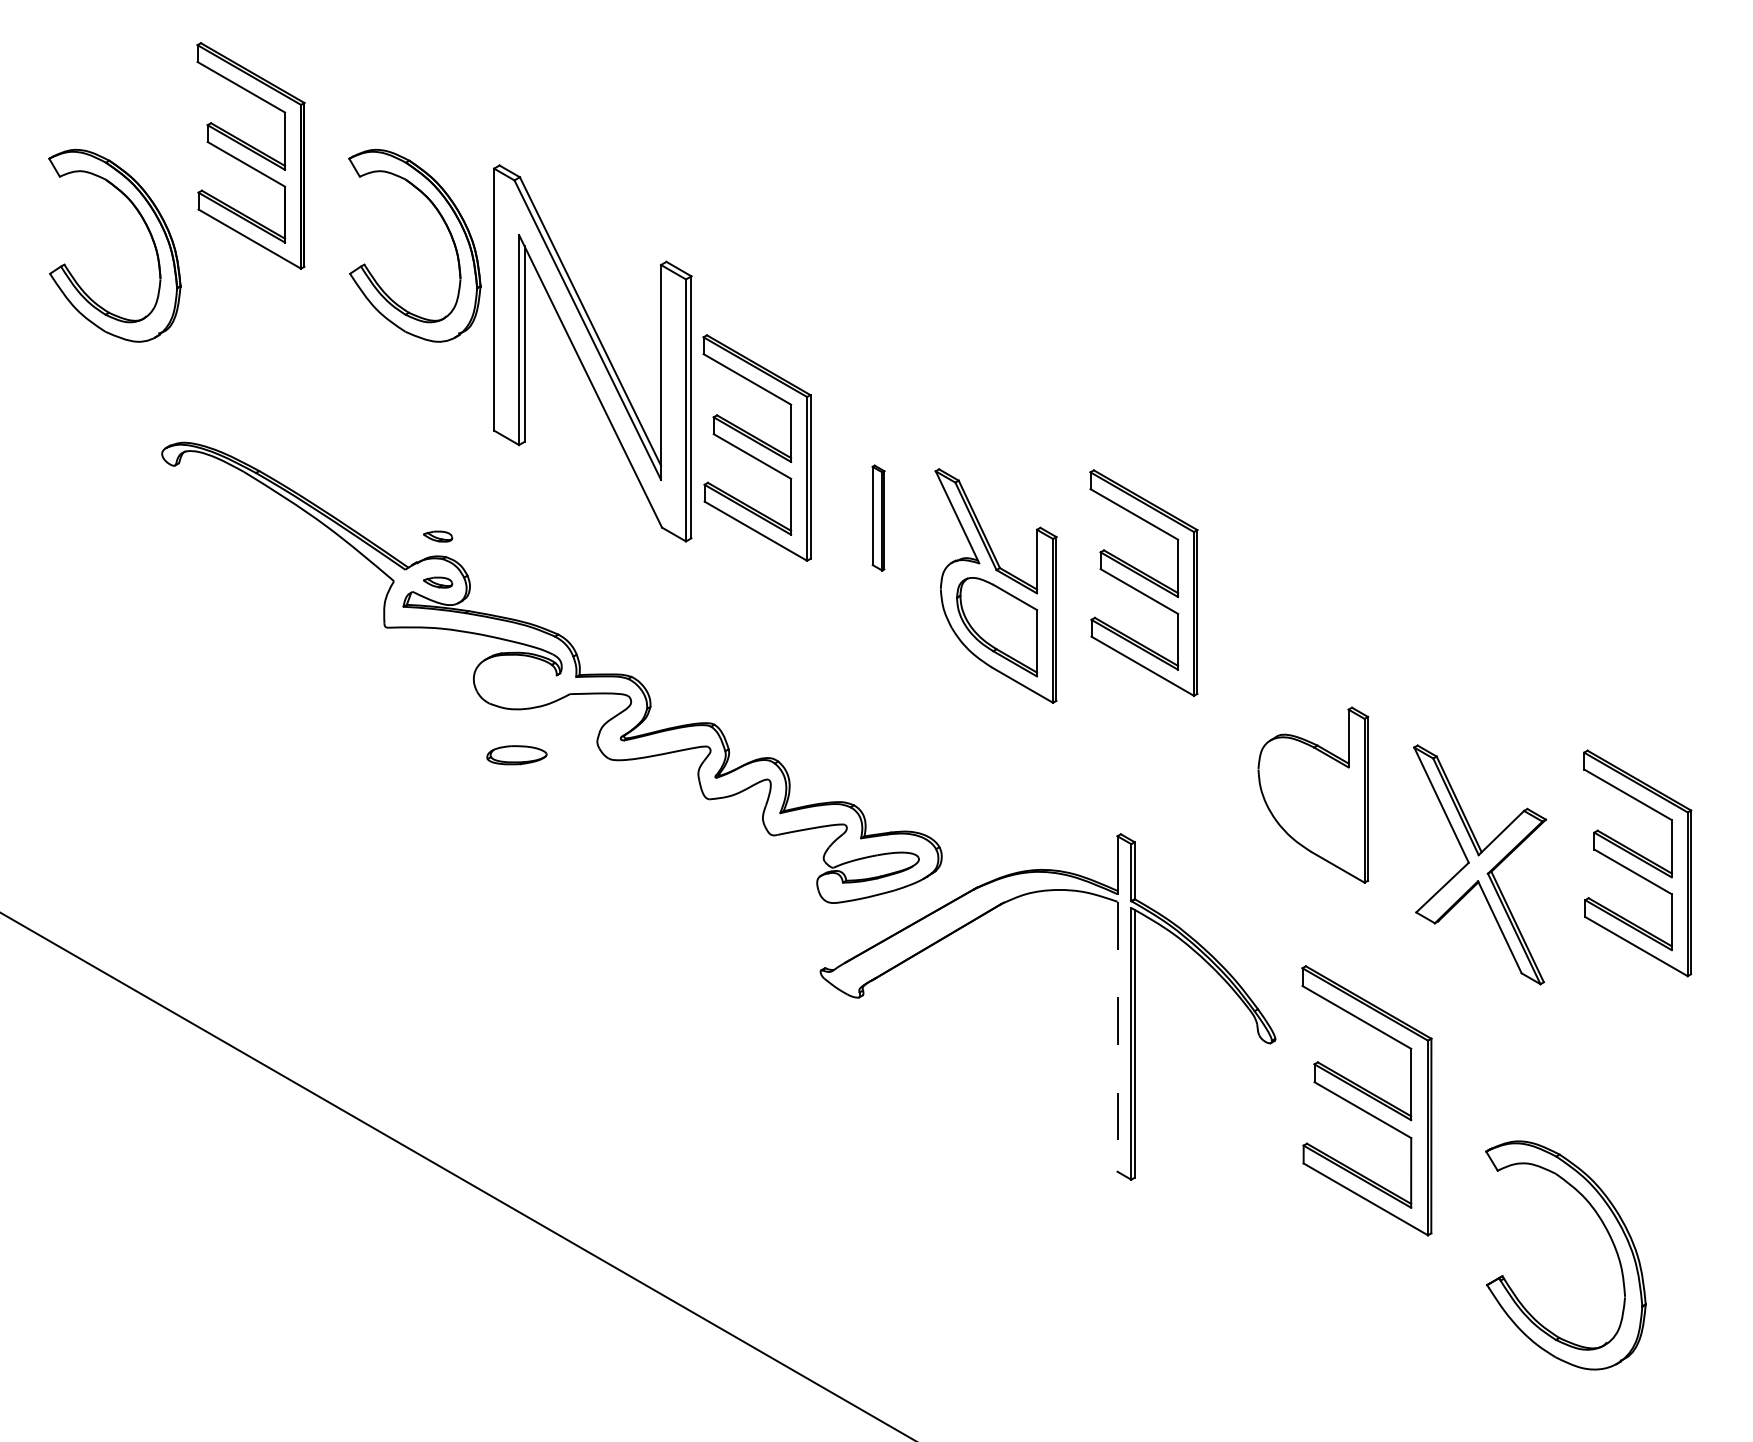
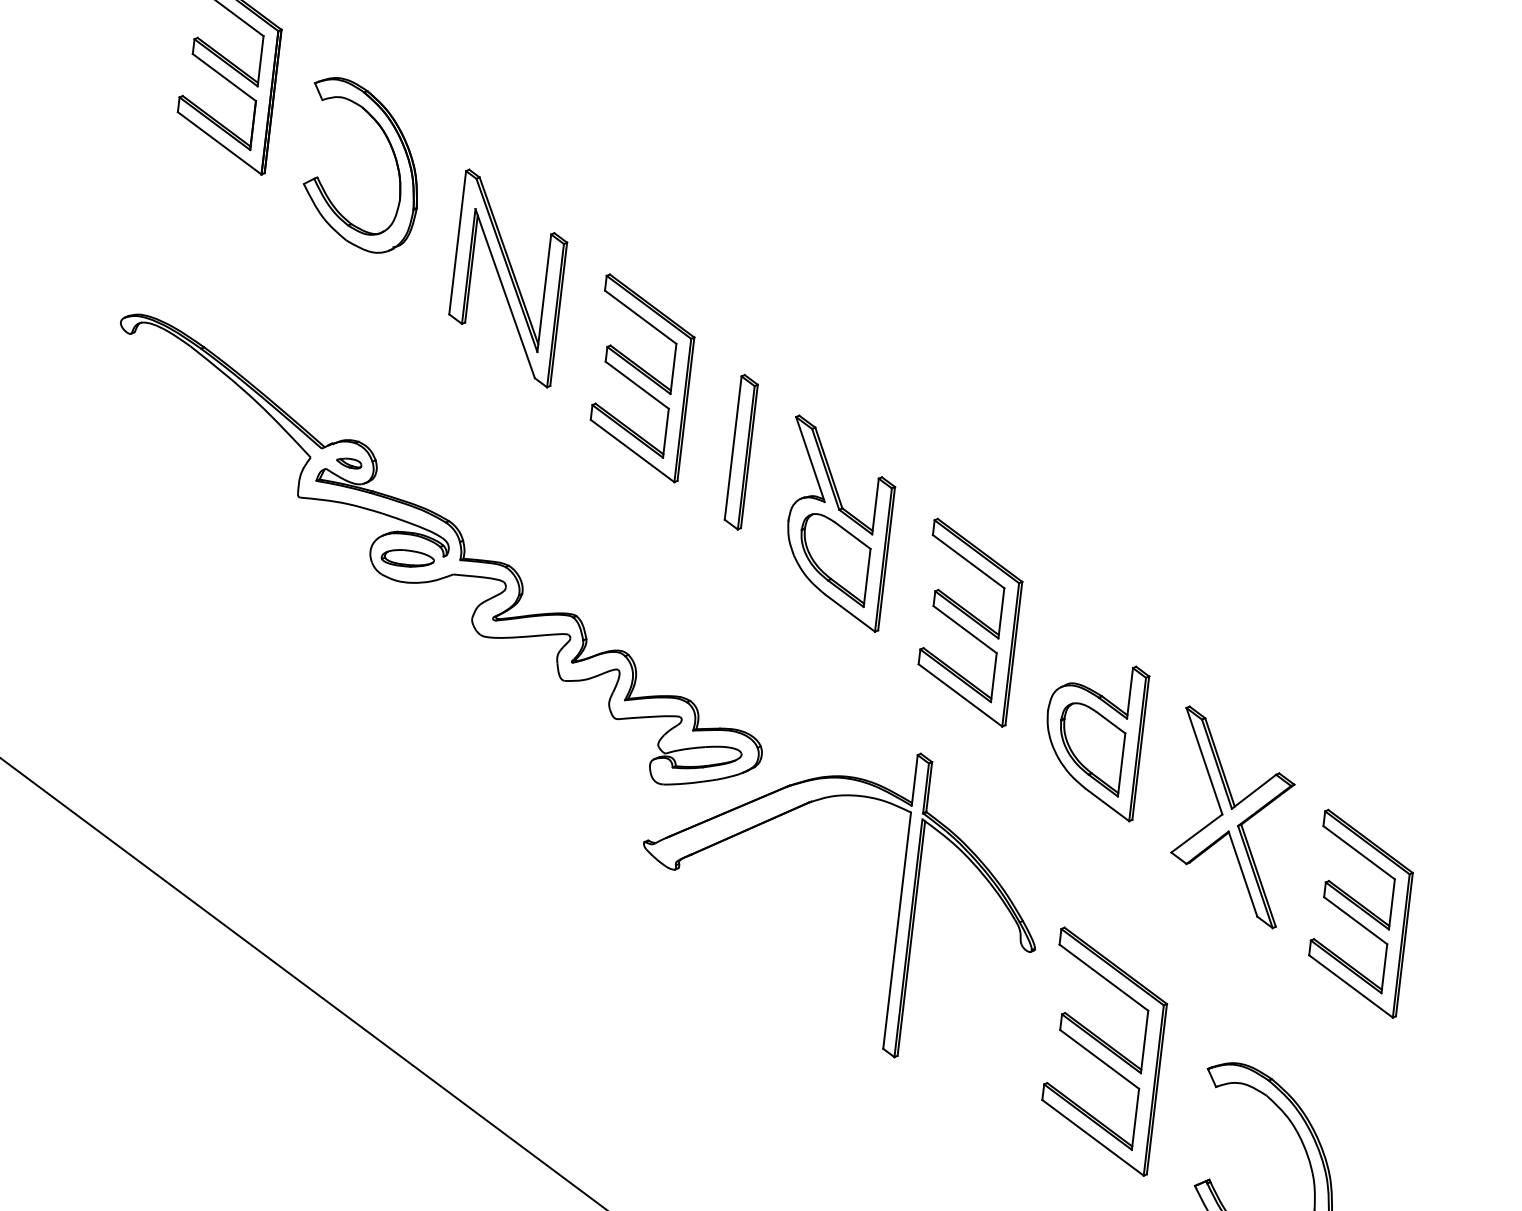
part: (147, 229) -> (131, 124), removed
part: (592, 352) -> (507, 277), size x0.62
part: (878, 517) -> (741, 451), size x1.67
part: (438, 536) -> (354, 422), removed
part: (1143, 582) -> (969, 622), moved
part: (516, 755) -> (407, 558), moved
part: (1311, 806) -> (1090, 749), added
part: (1637, 863) -> (1360, 913), moved
line: (1117, 1036) -> (897, 930), dashed -> solid
part: (1366, 1100) -> (1103, 1051), moved

